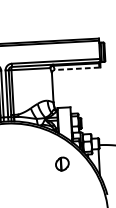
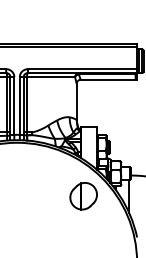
line: (77, 68) -> (108, 79), dashed -> solid
part: (62, 164) -> (83, 196), size x1.67

